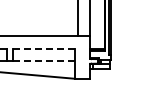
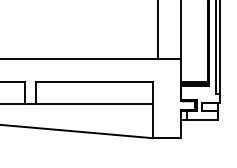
line: (43, 48) -> (93, 81), dashed -> solid
line: (44, 60) -> (95, 103), dashed -> solid

